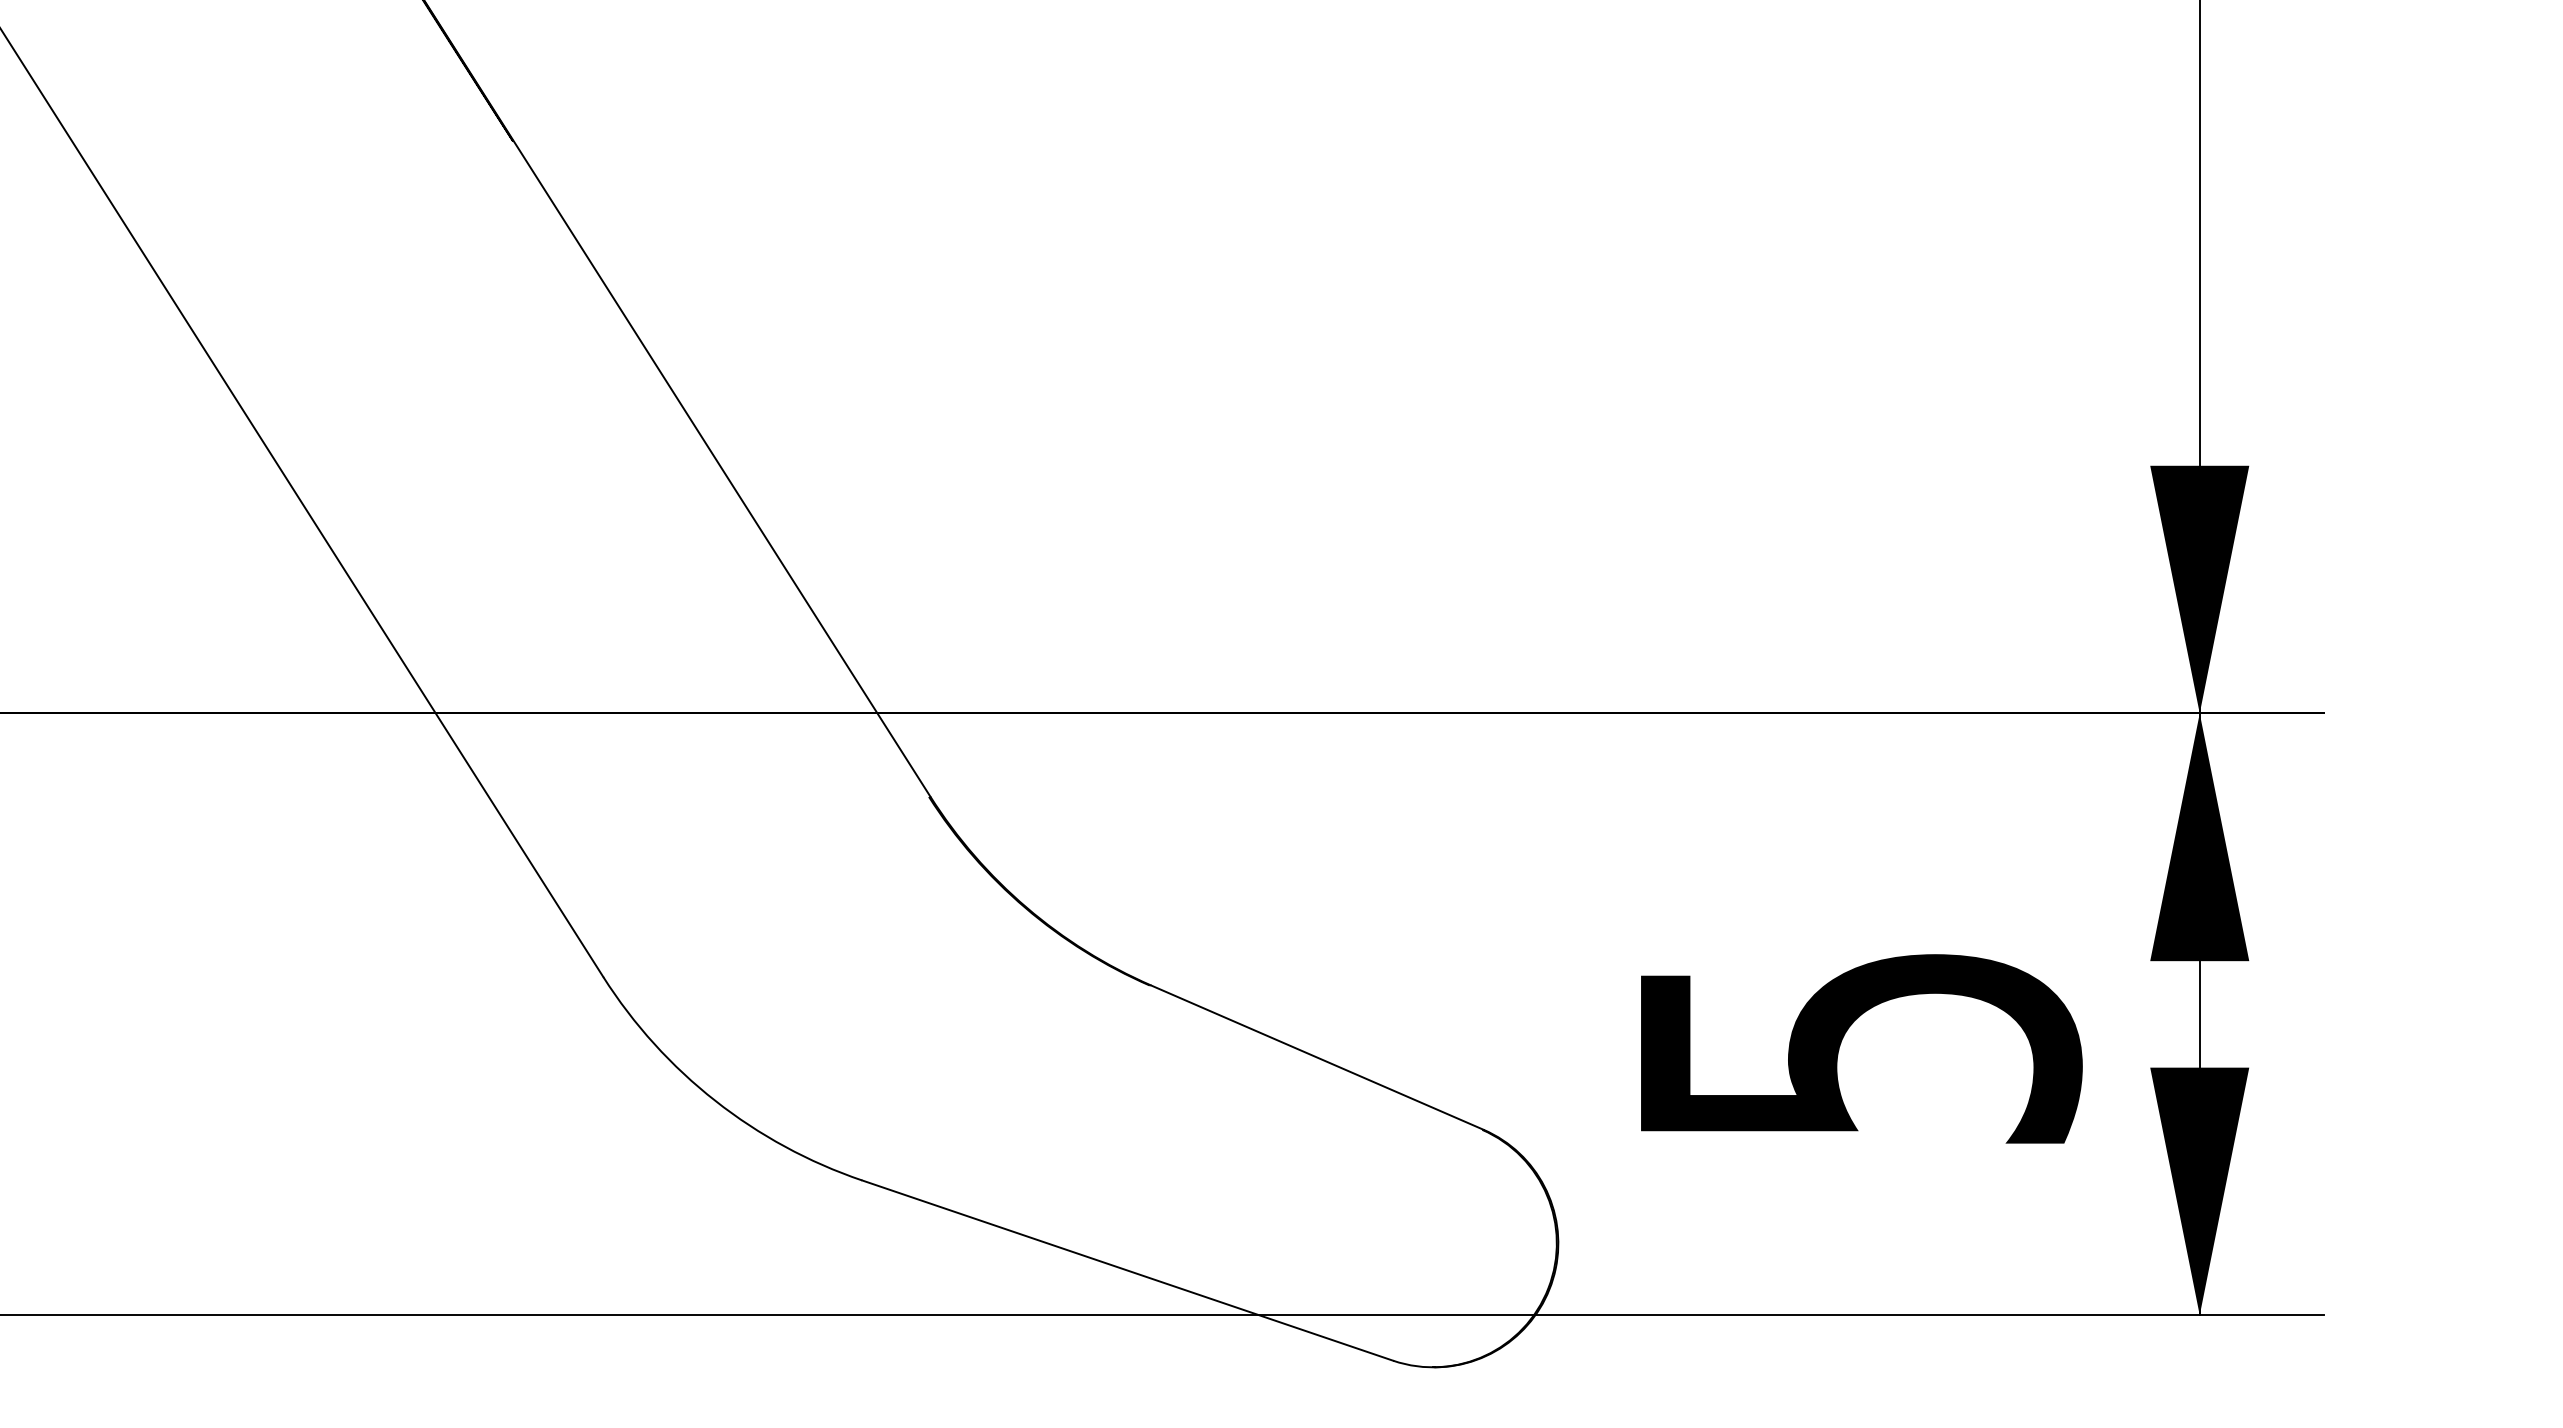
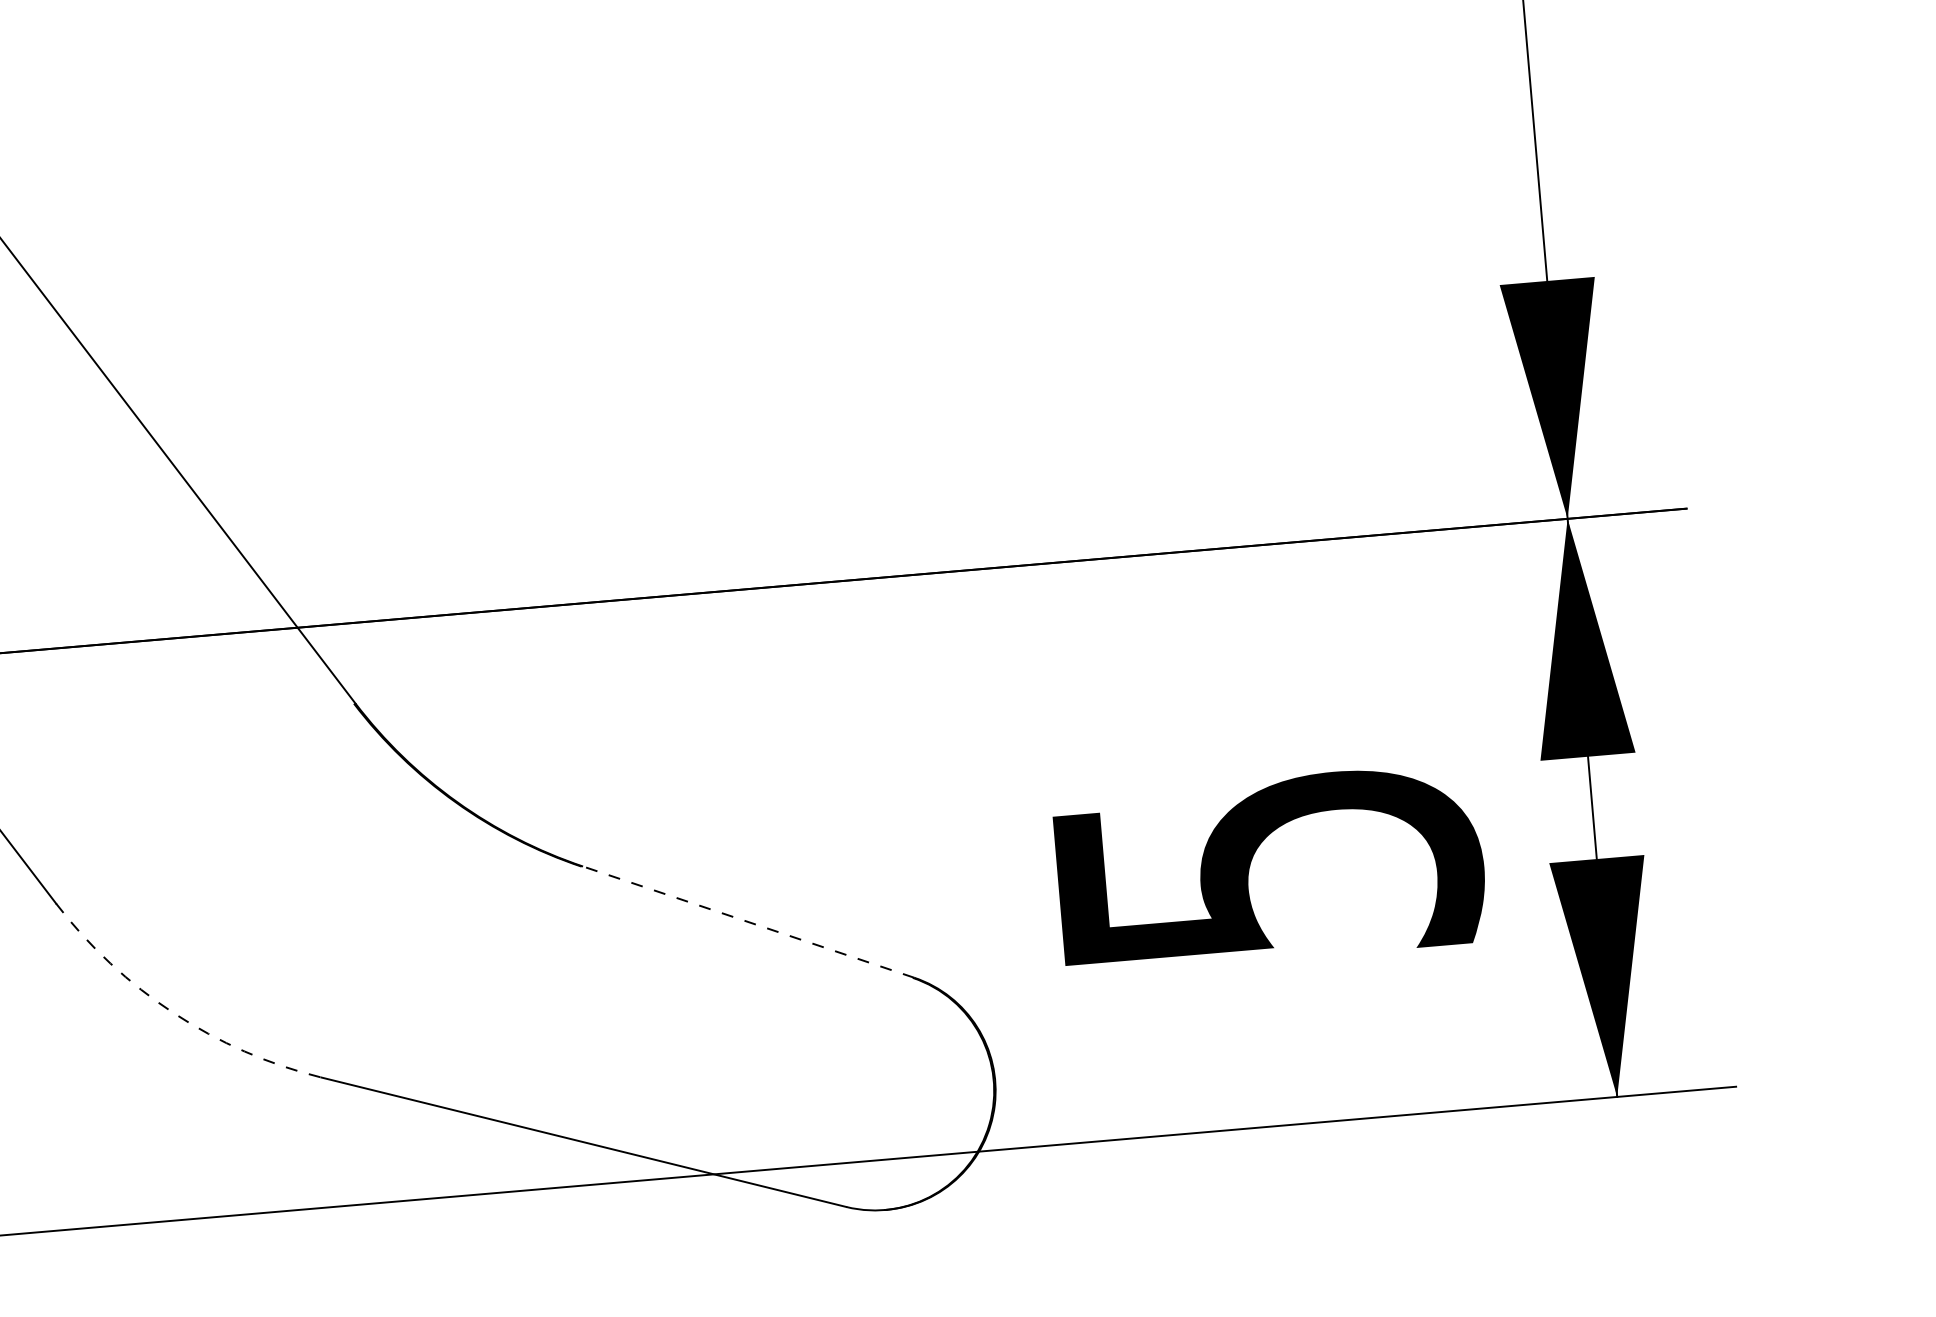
line: (1317, 1057) -> (748, 921), solid -> dashed
arc: (715, 1100) -> (173, 1012), solid -> dashed

